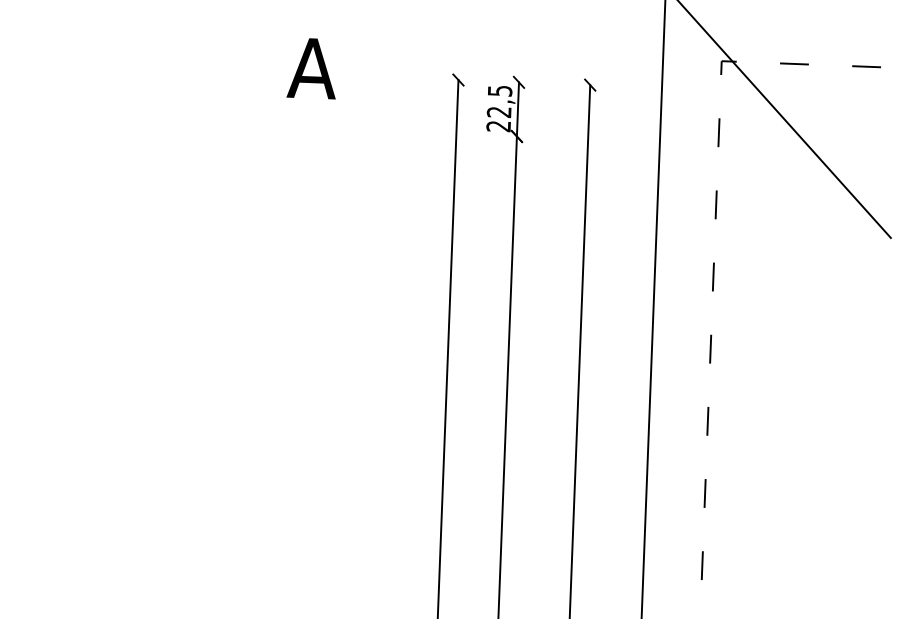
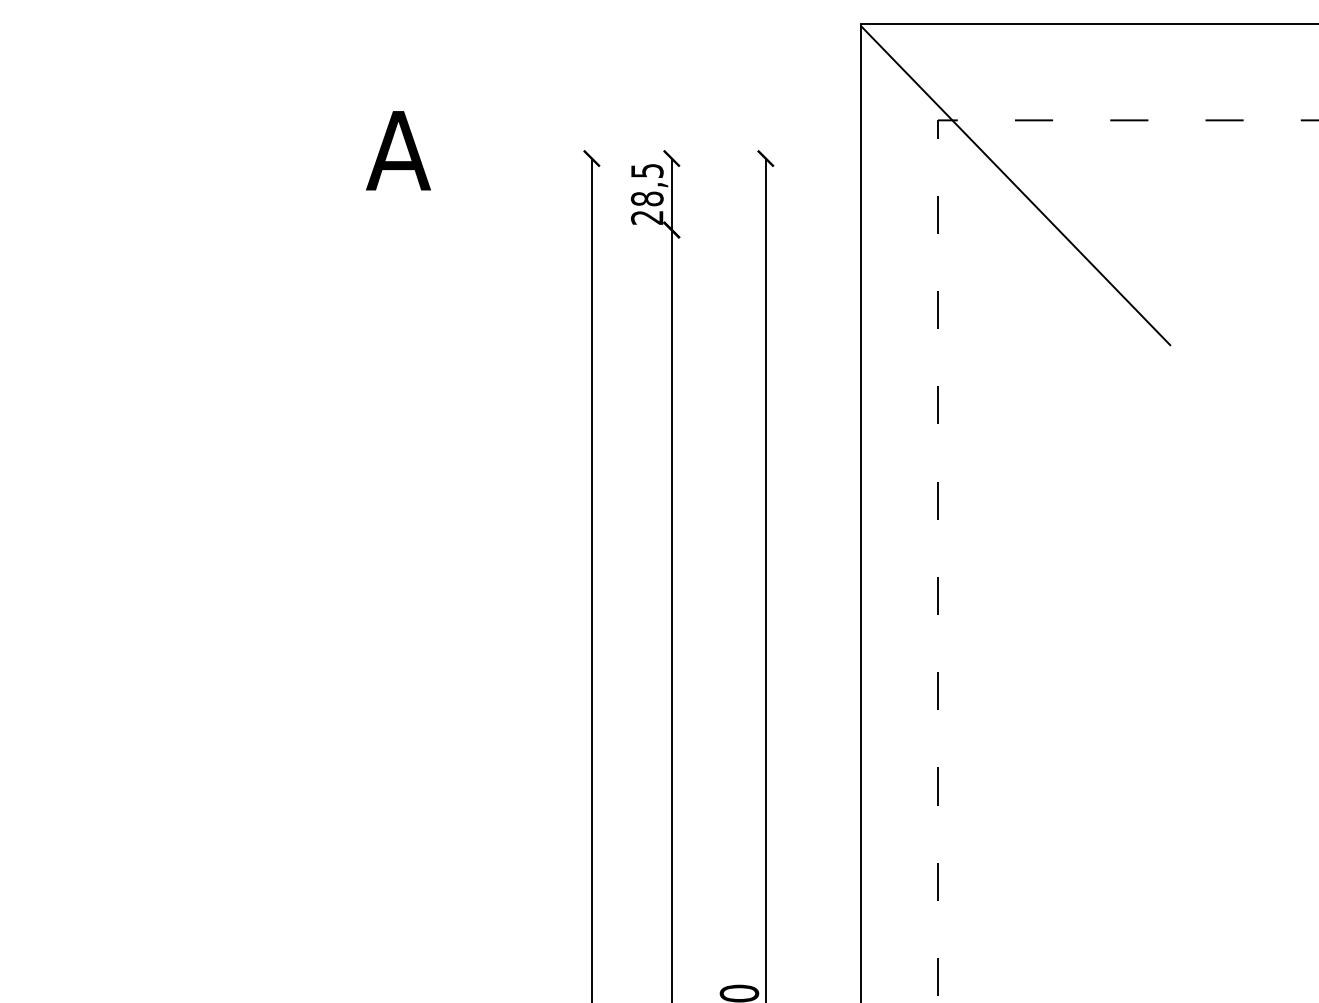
text: (499, 111) -> (647, 198), 22,5 -> 28,5

